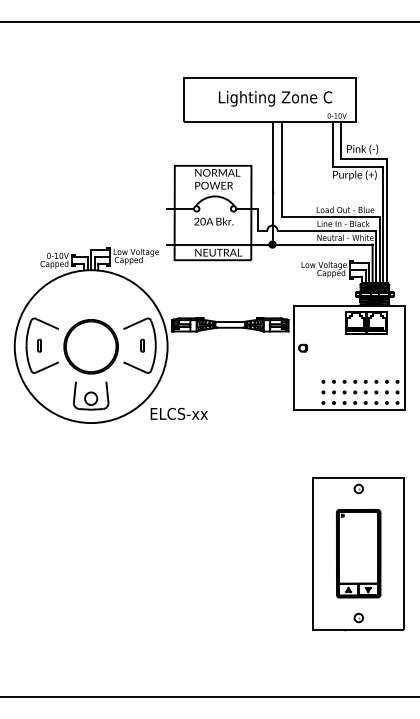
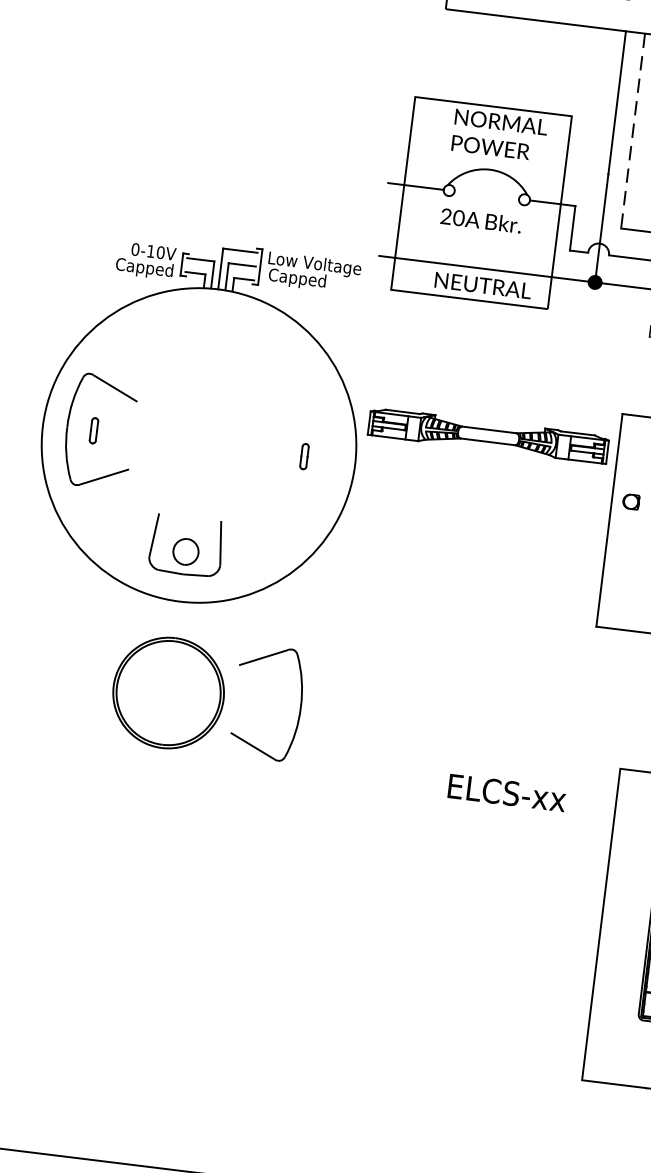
line: (281, 169) -> (632, 131), solid -> dashed
part: (109, 345) -> (206, 695), moved
text: (178, 413) -> (505, 791), moved

